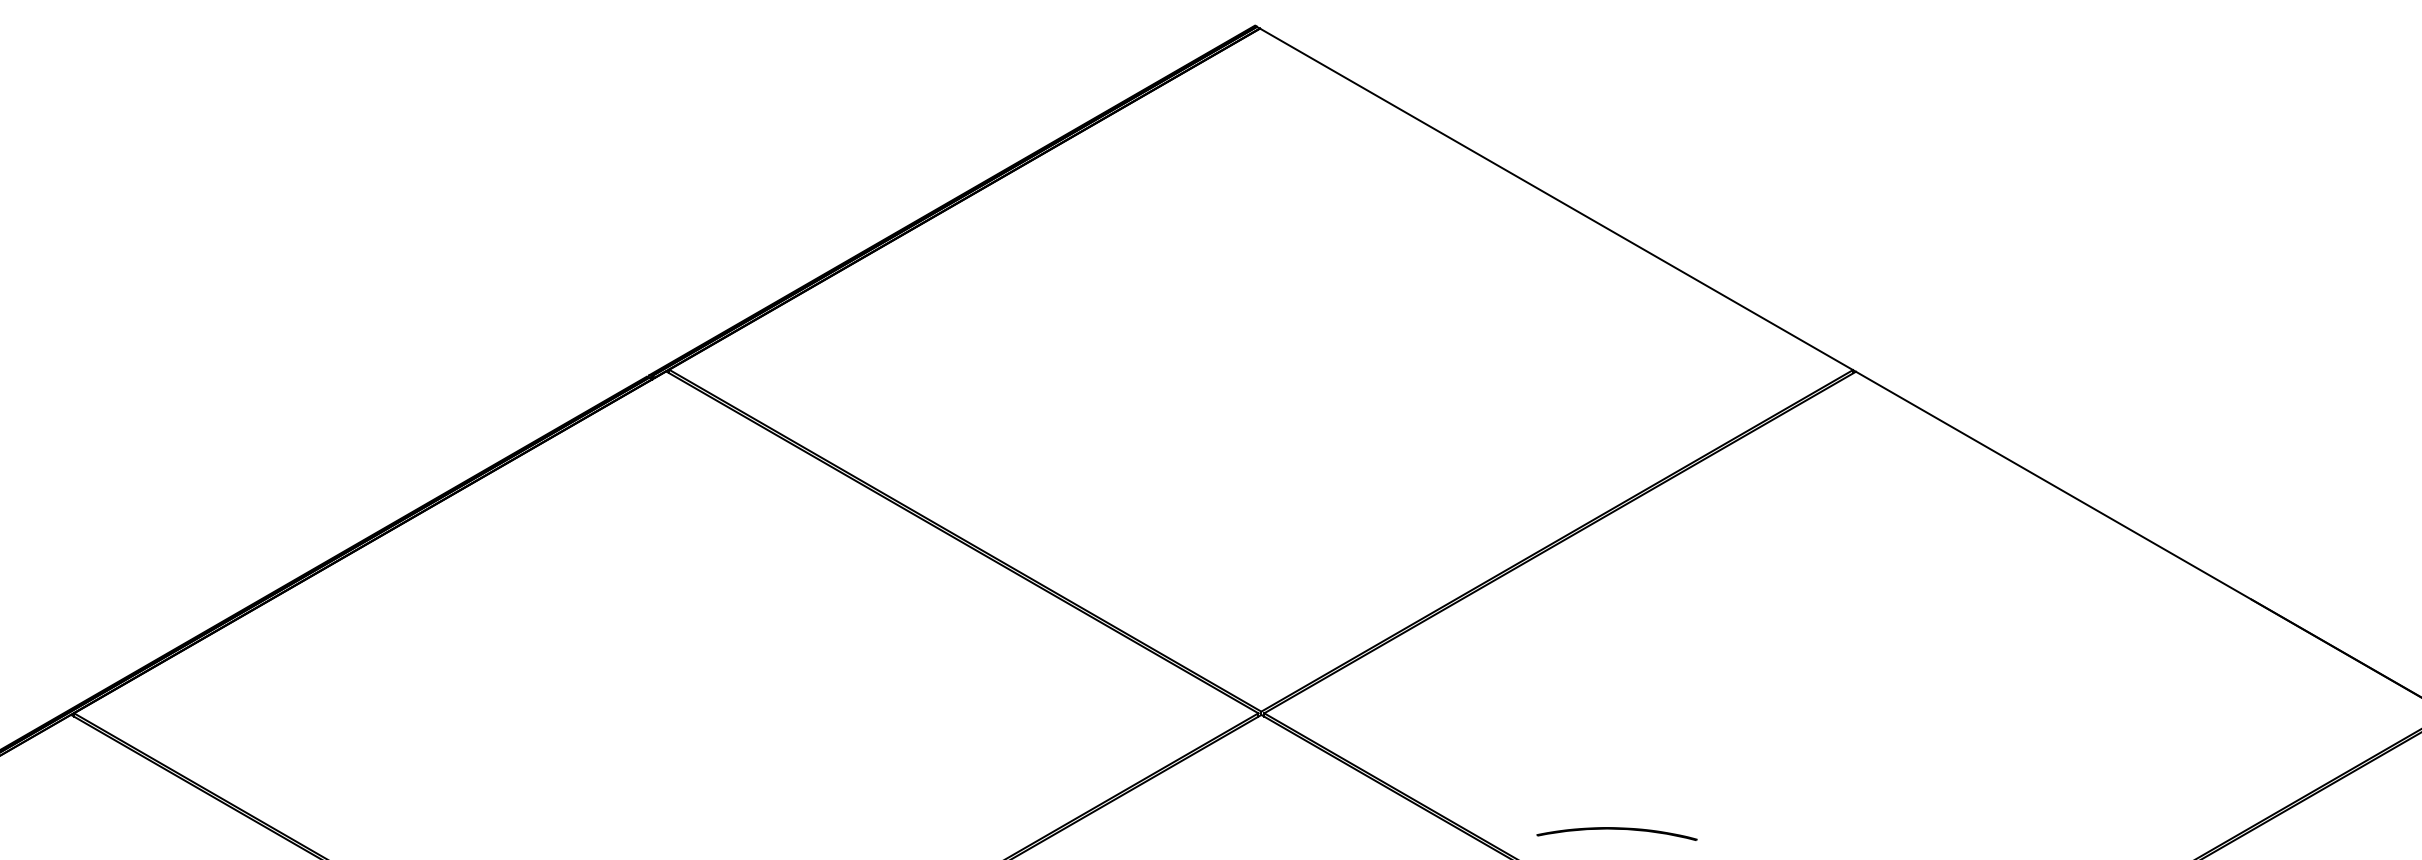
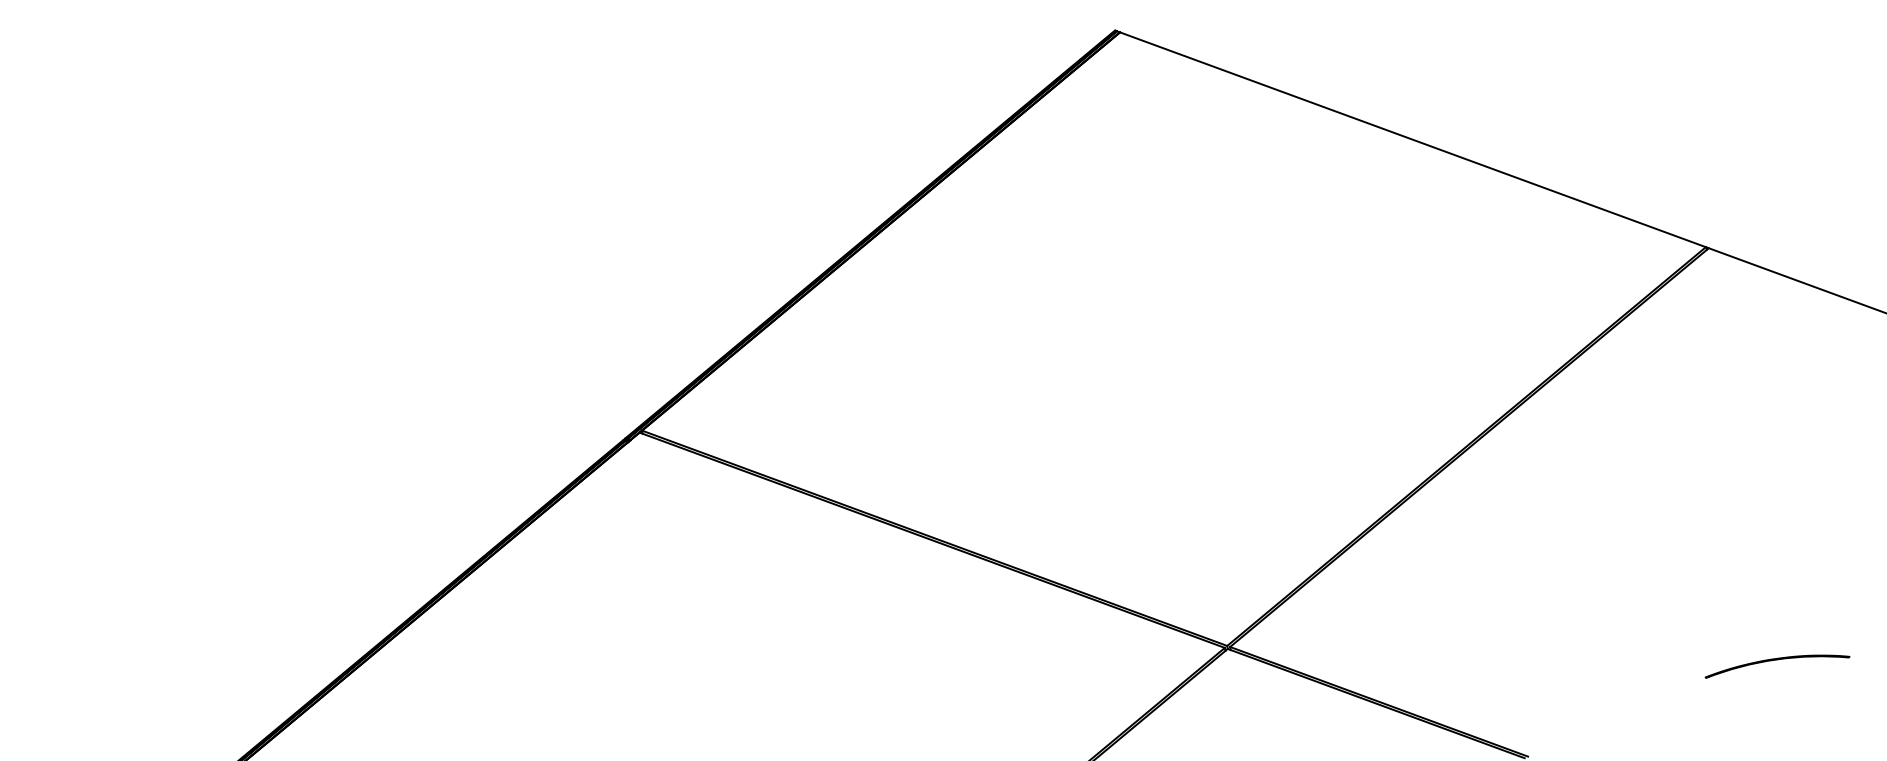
part: (1616, 833) -> (1776, 663), moved

